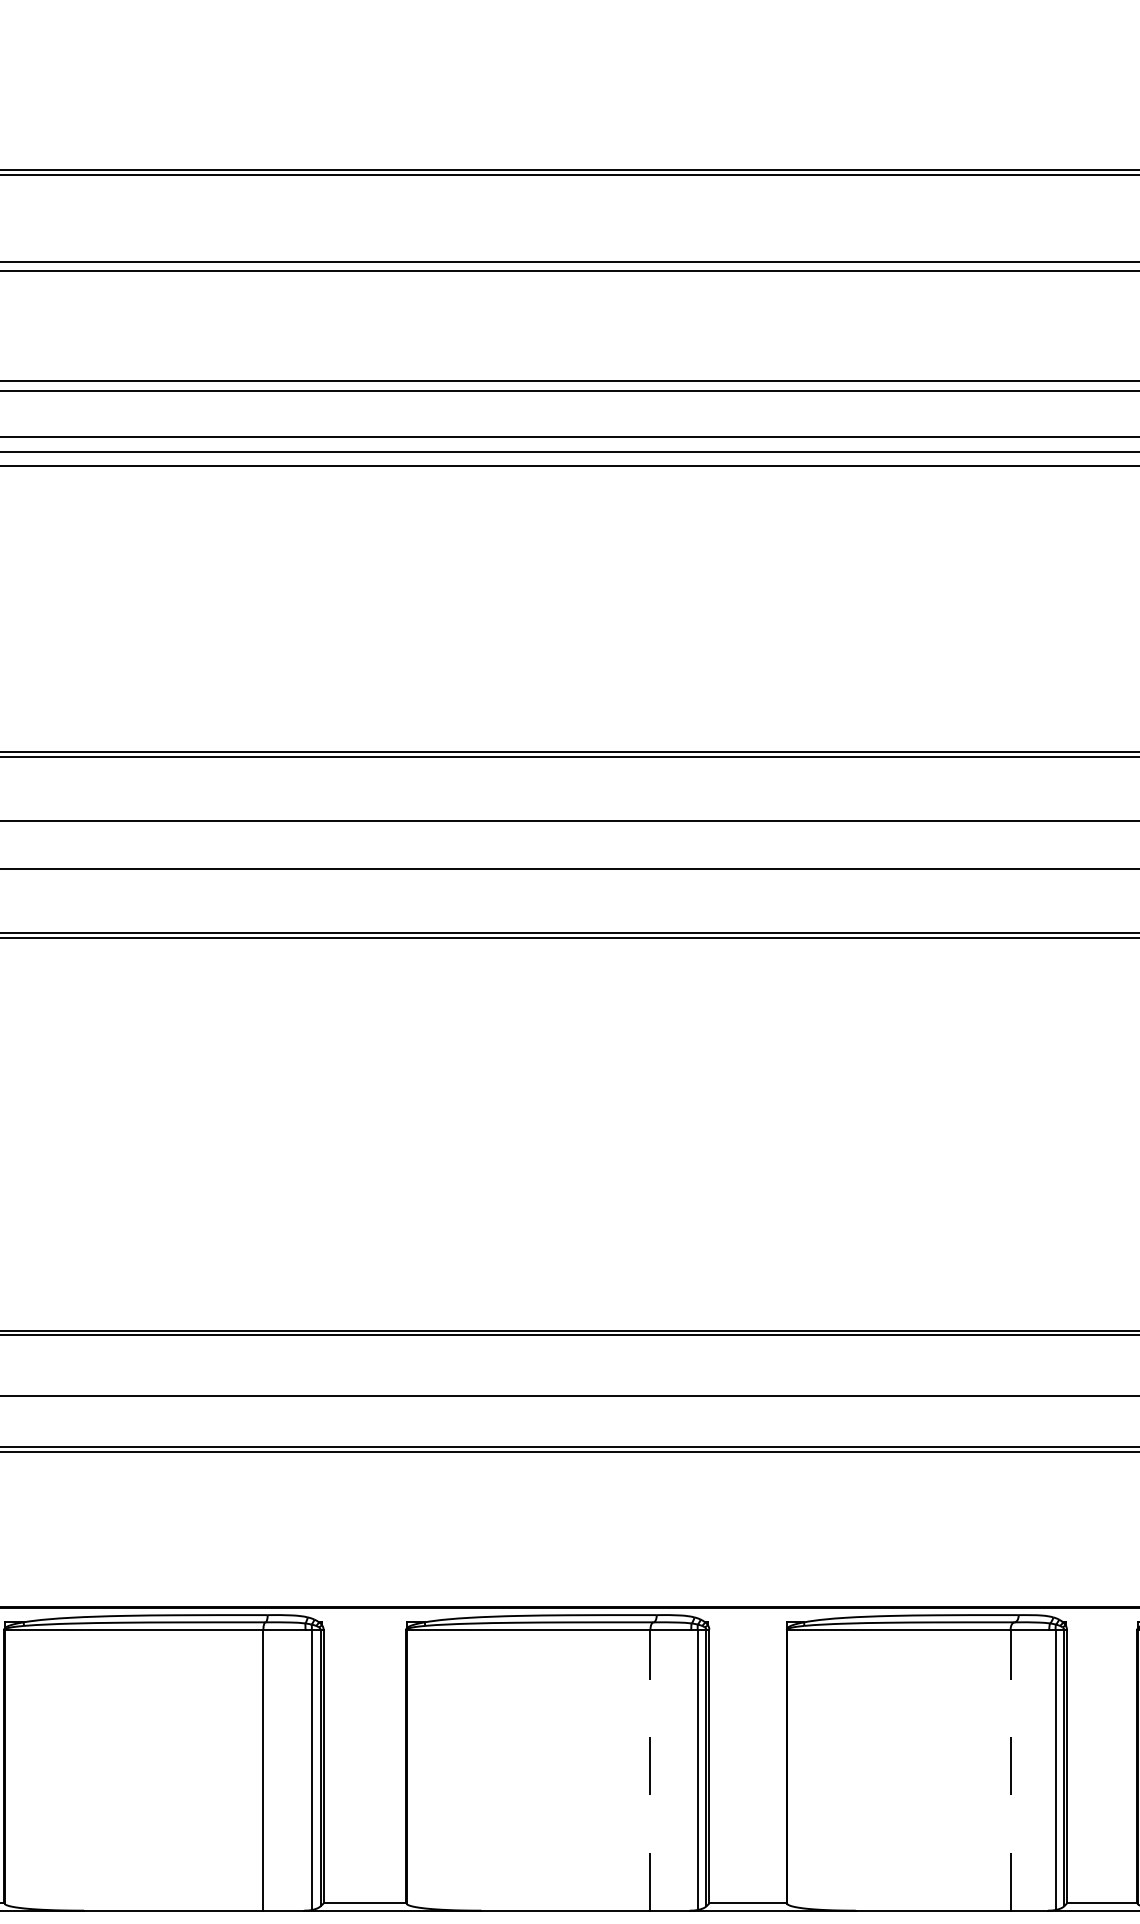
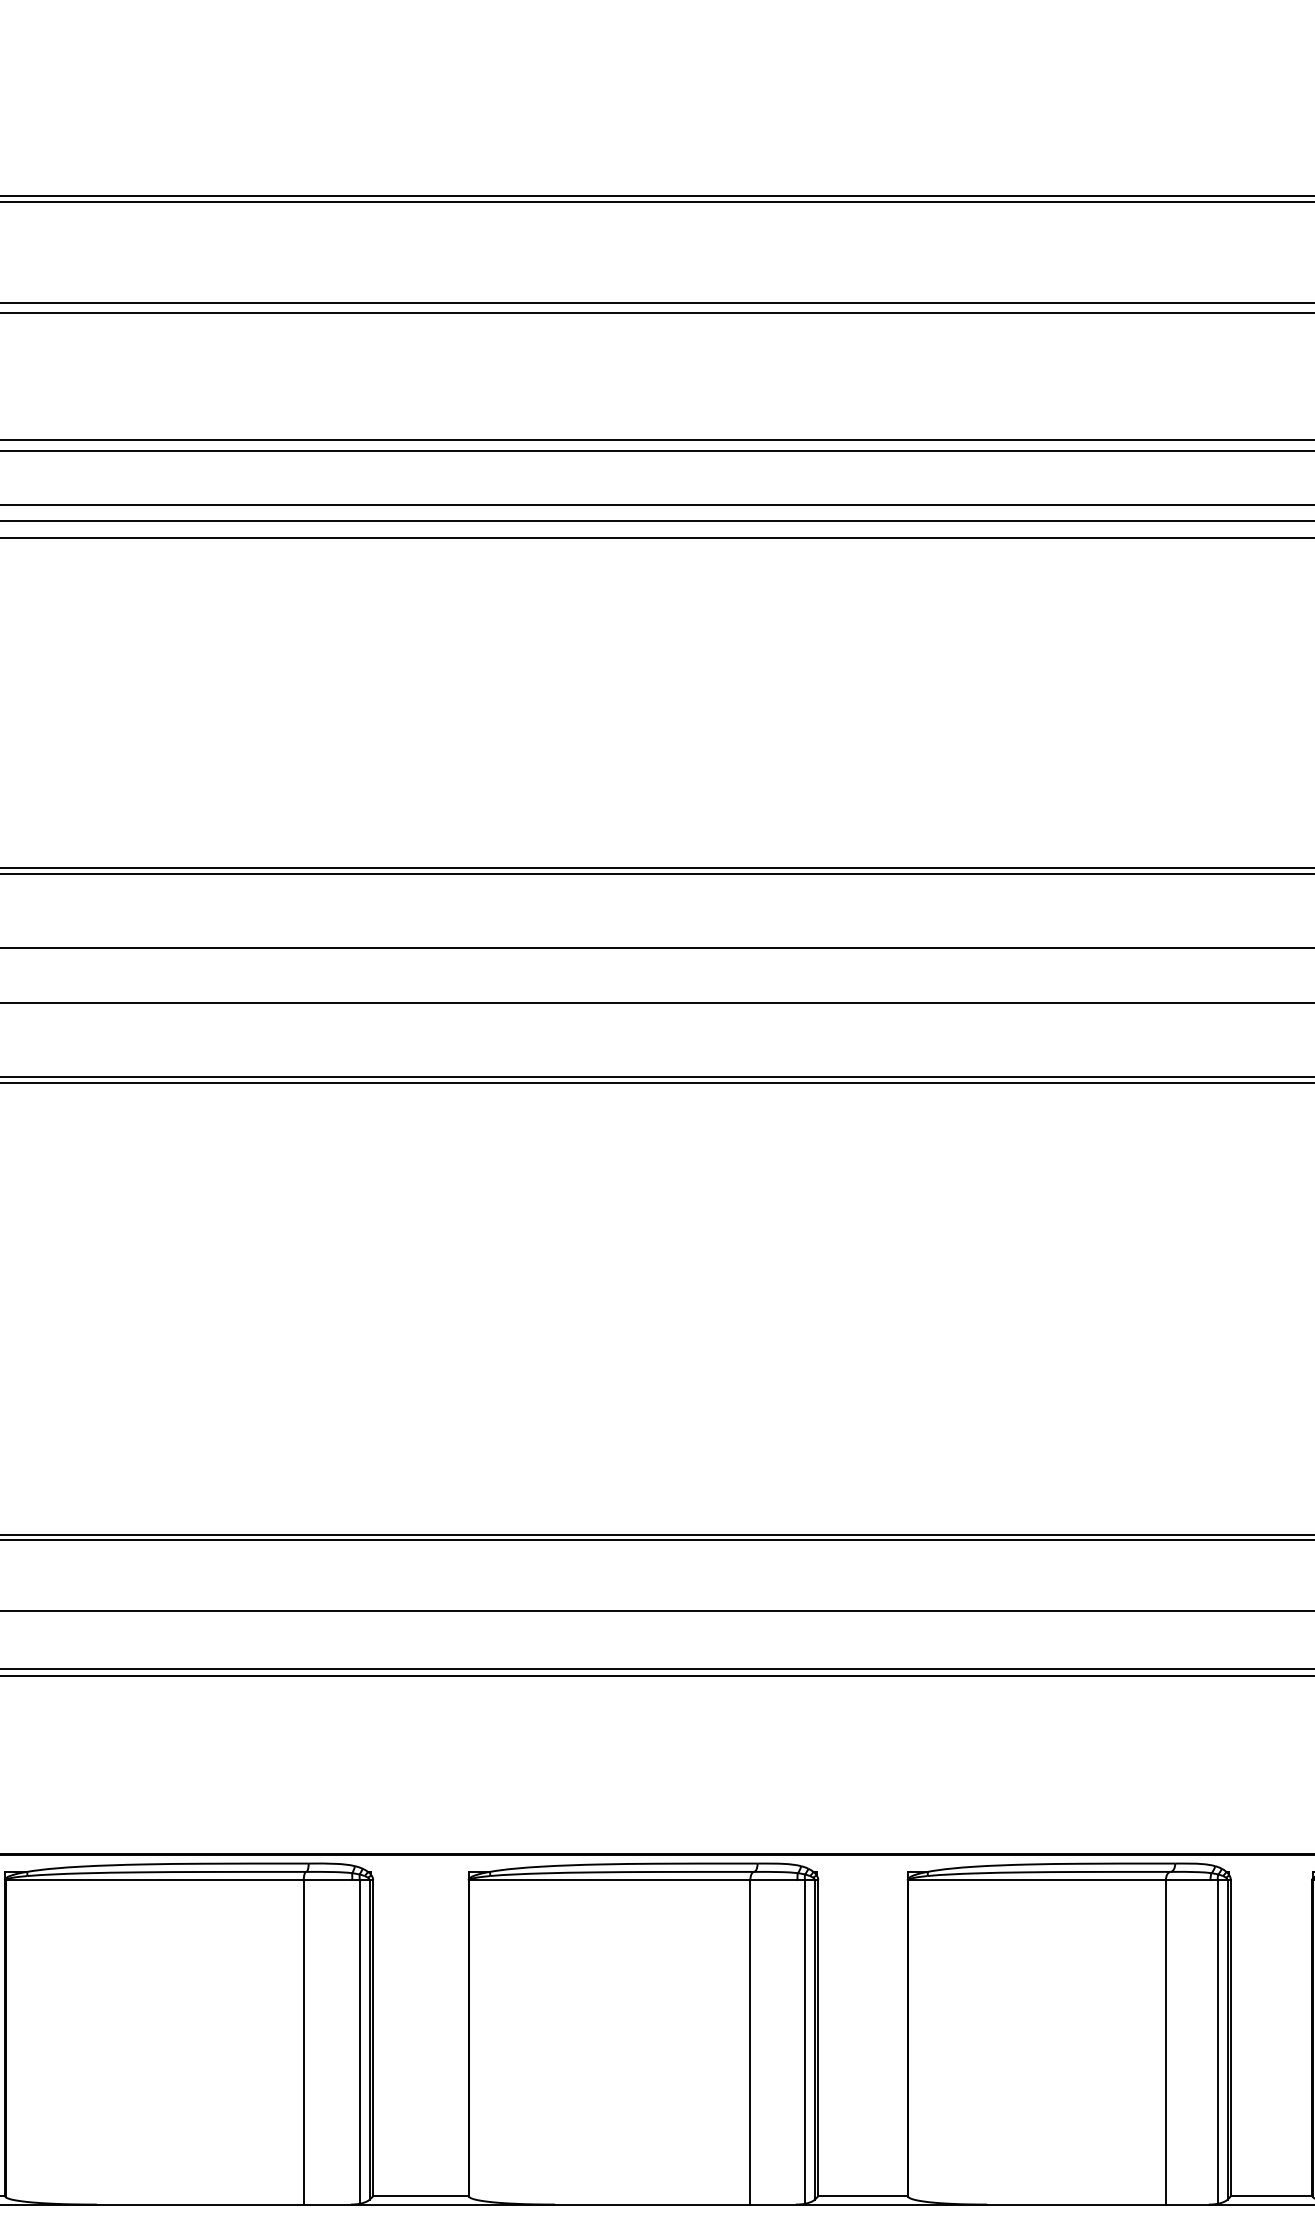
line: (650, 1770) -> (750, 2042), dashed -> solid
line: (1010, 1770) -> (1165, 2042), dashed -> solid

